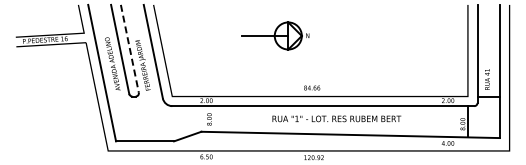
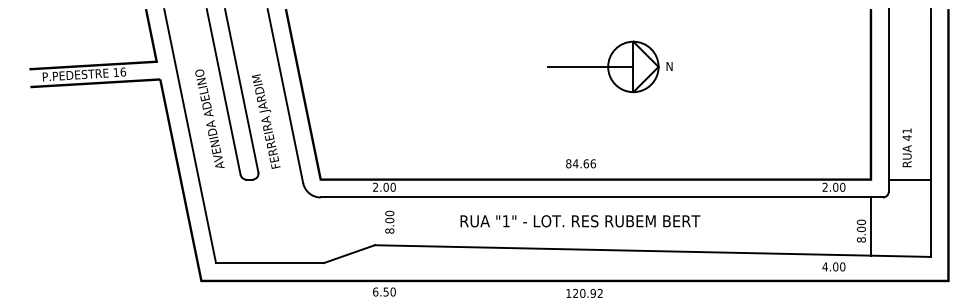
part: (275, 35) -> (609, 66), moved
line: (129, 48) -> (241, 90), dashed -> solid
text: (336, 118) -> (579, 220), moved

